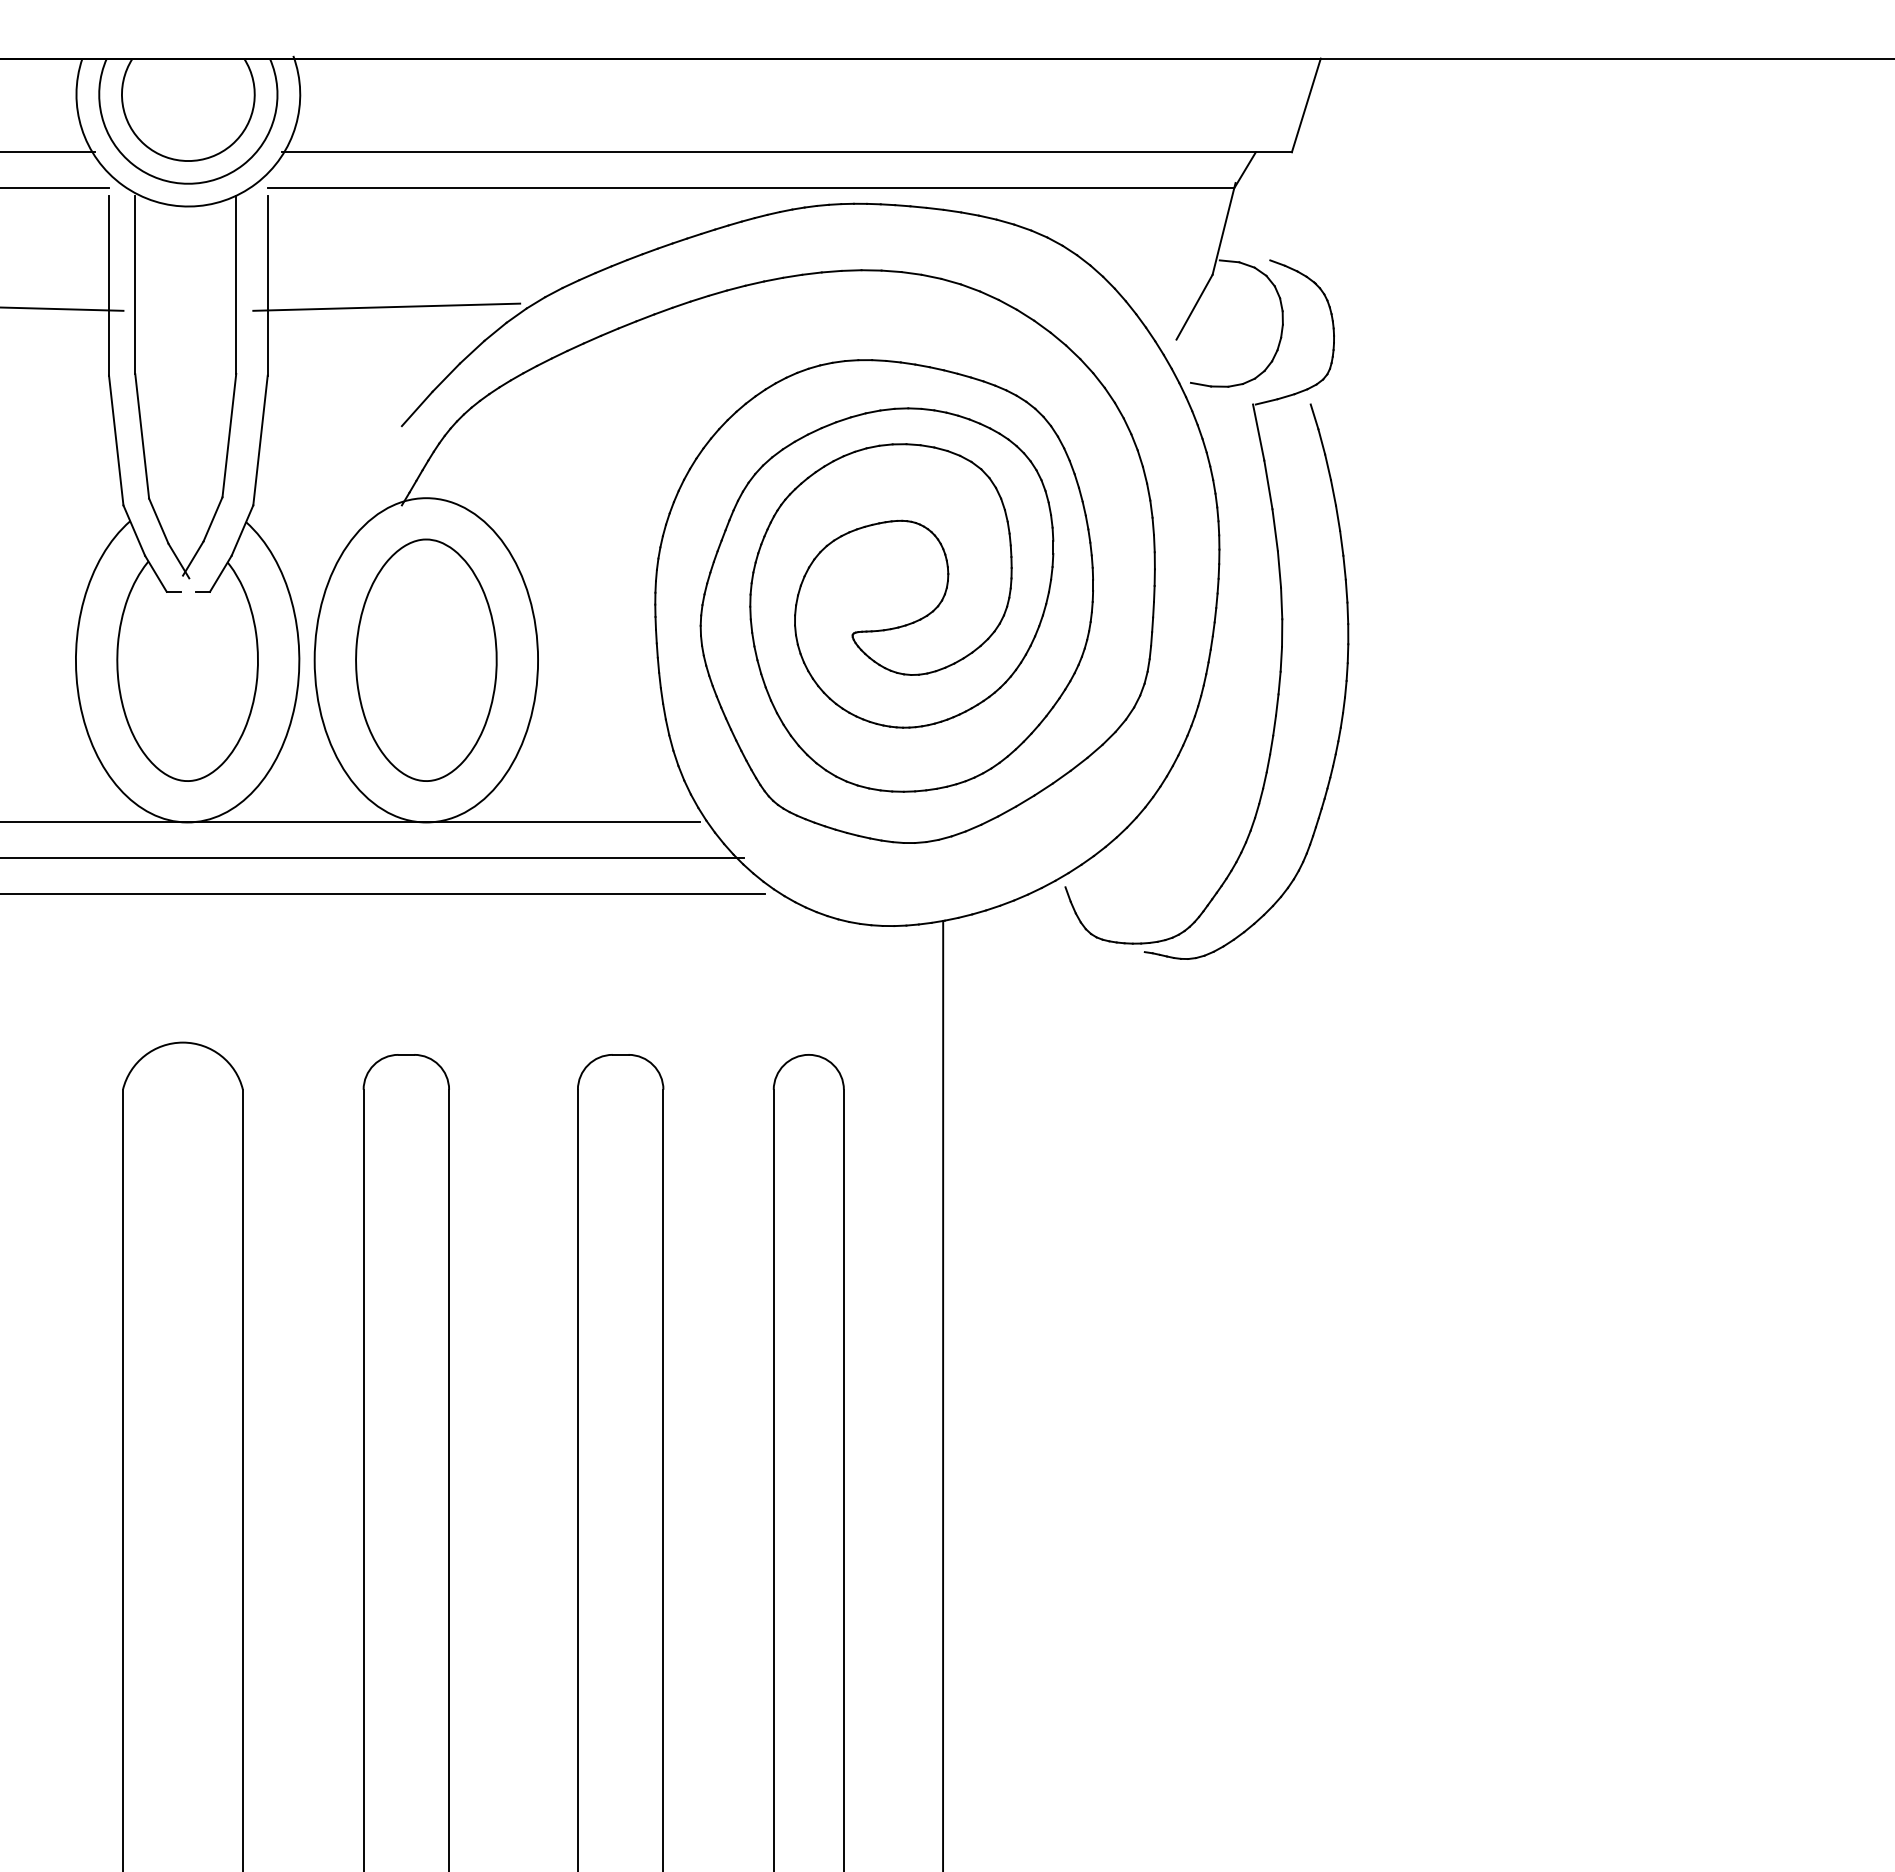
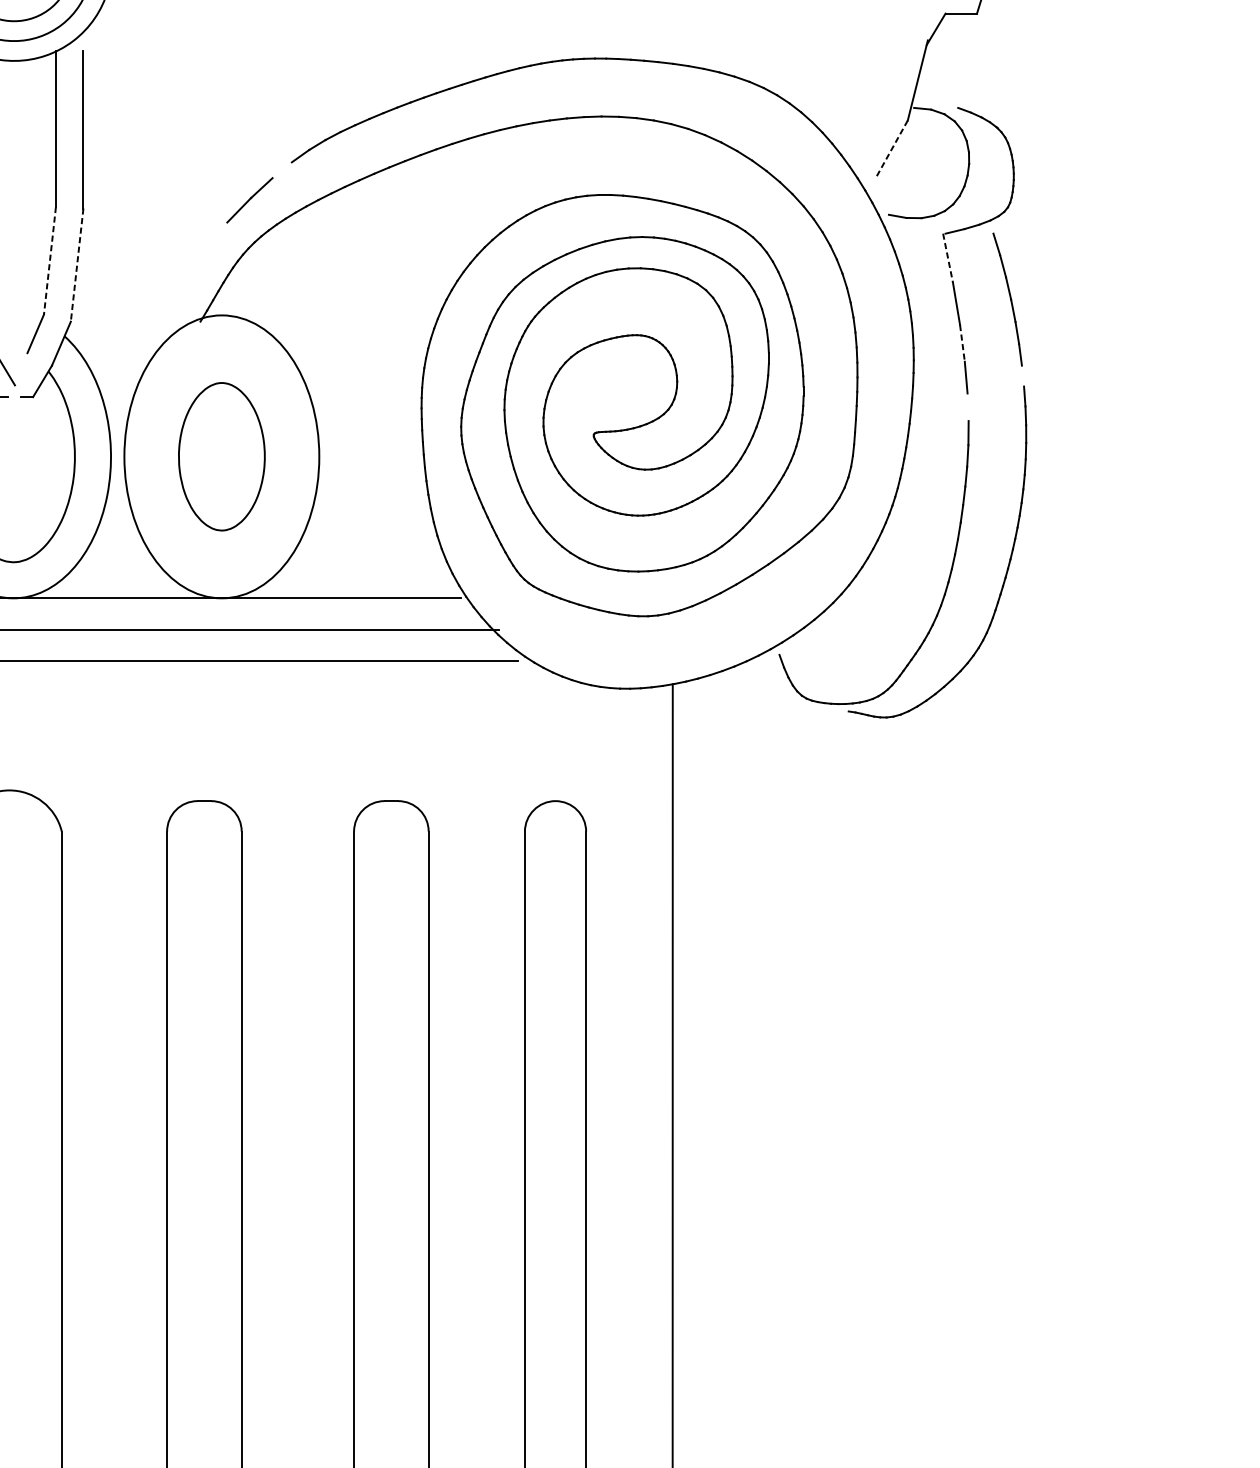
line: (768, 152) -> (520, 13), removed
line: (750, 188) -> (504, 45), removed
line: (386, 306) -> (187, 148), removed
line: (1194, 307) -> (892, 149), solid -> dashed
line: (495, 331) -> (282, 169), removed
line: (416, 408) -> (213, 237), removed
line: (1258, 432) -> (947, 258), solid -> dashed
line: (229, 436) -> (50, 261), solid -> dashed
line: (260, 441) -> (77, 265), solid -> dashed
line: (1275, 530) -> (962, 343), solid -> dashed
line: (193, 558) -> (18, 368), removed
line: (1344, 567) -> (1022, 375), removed
line: (1281, 603) -> (967, 407), removed
part: (426, 659) -> (221, 456), size x0.7

